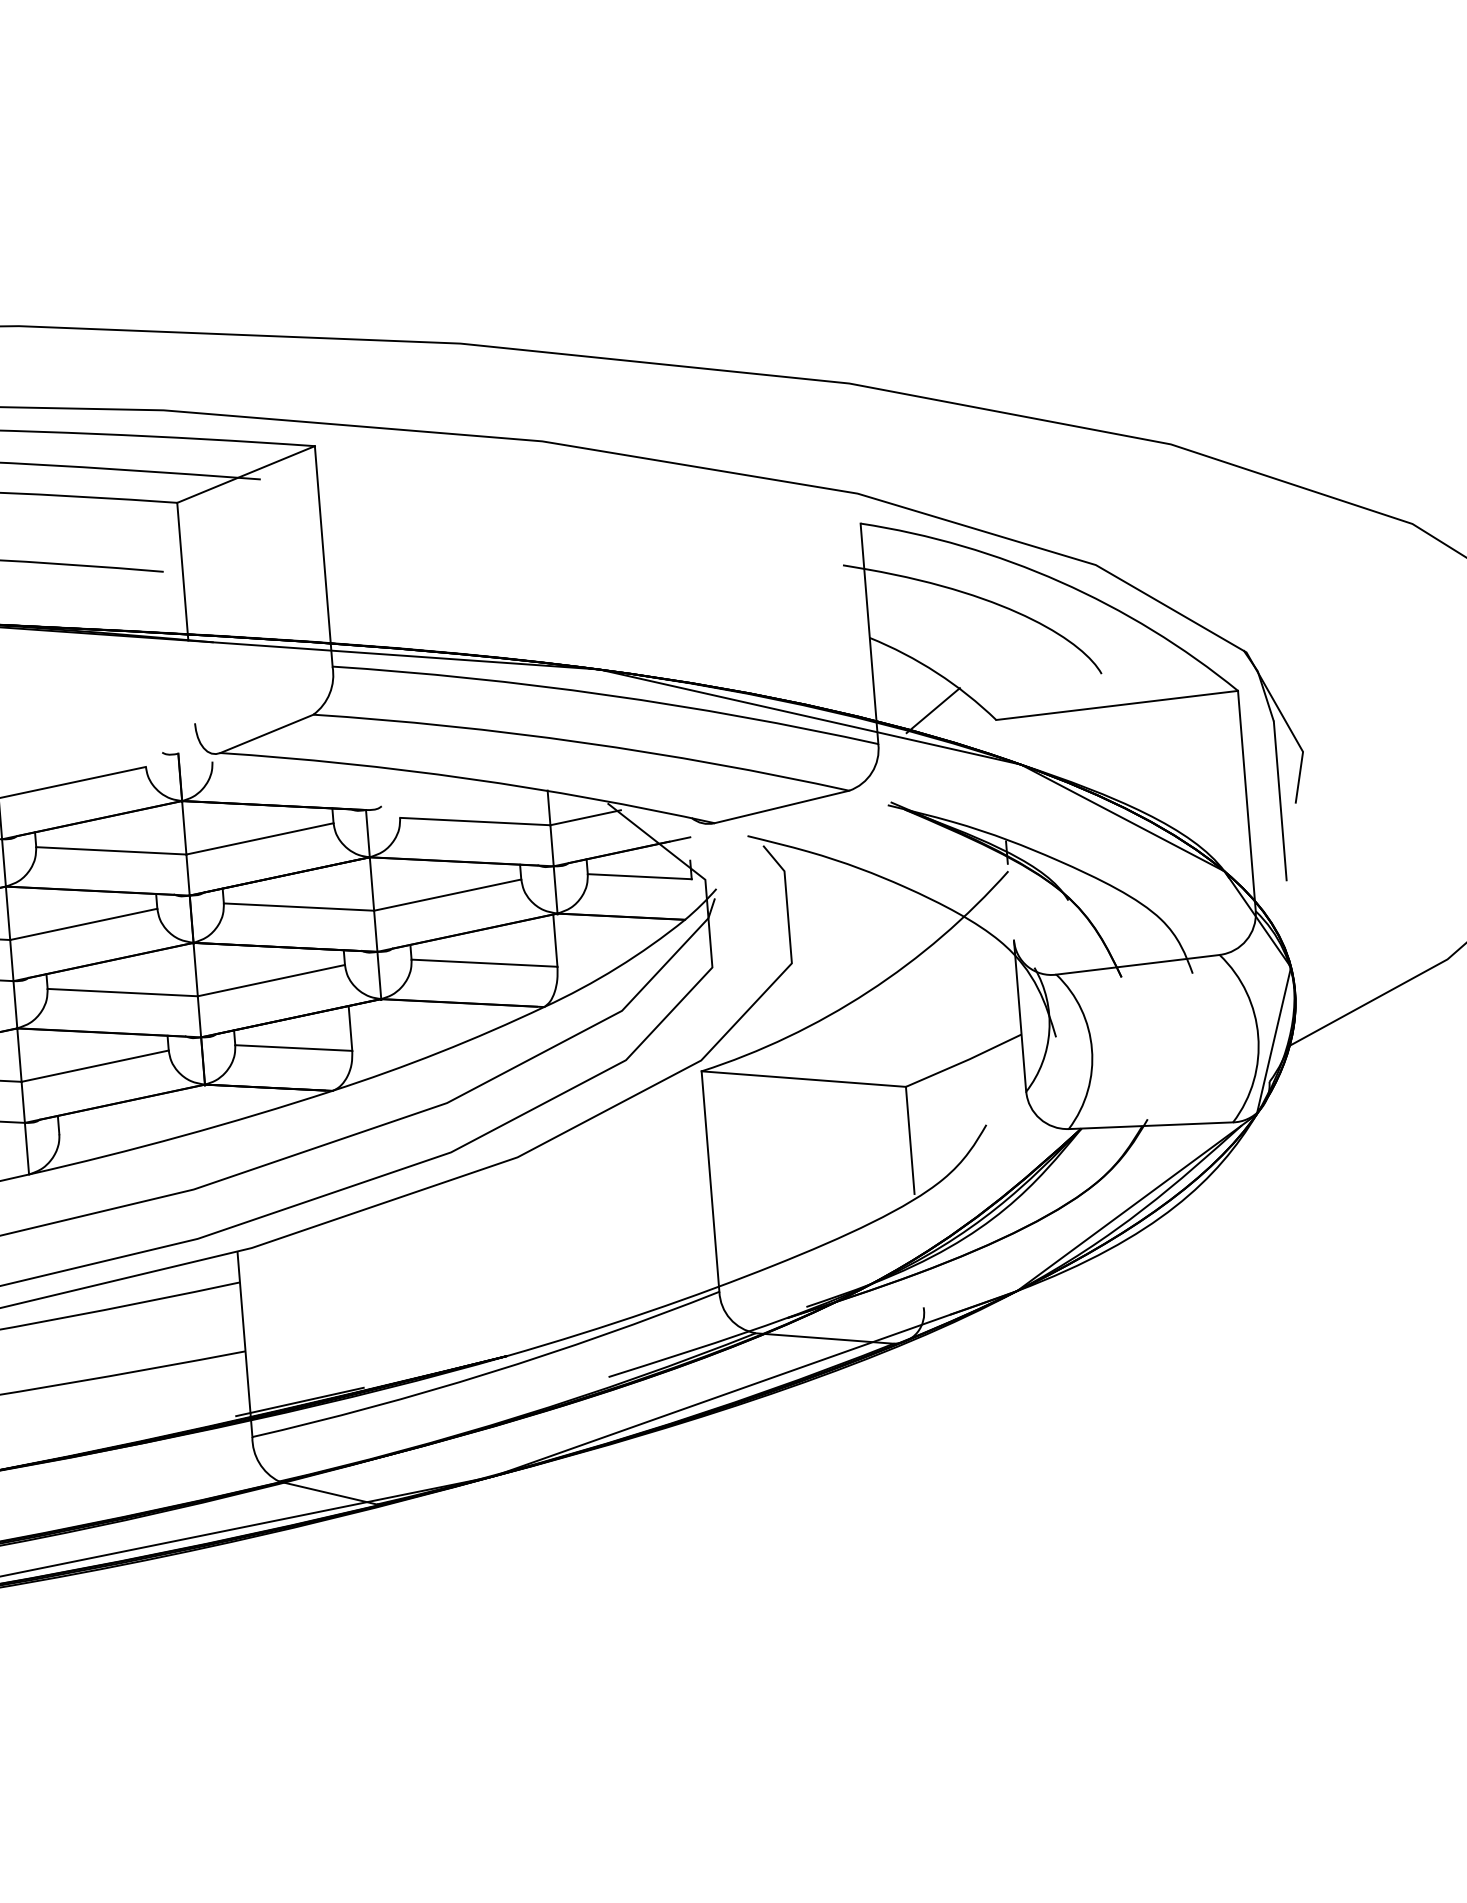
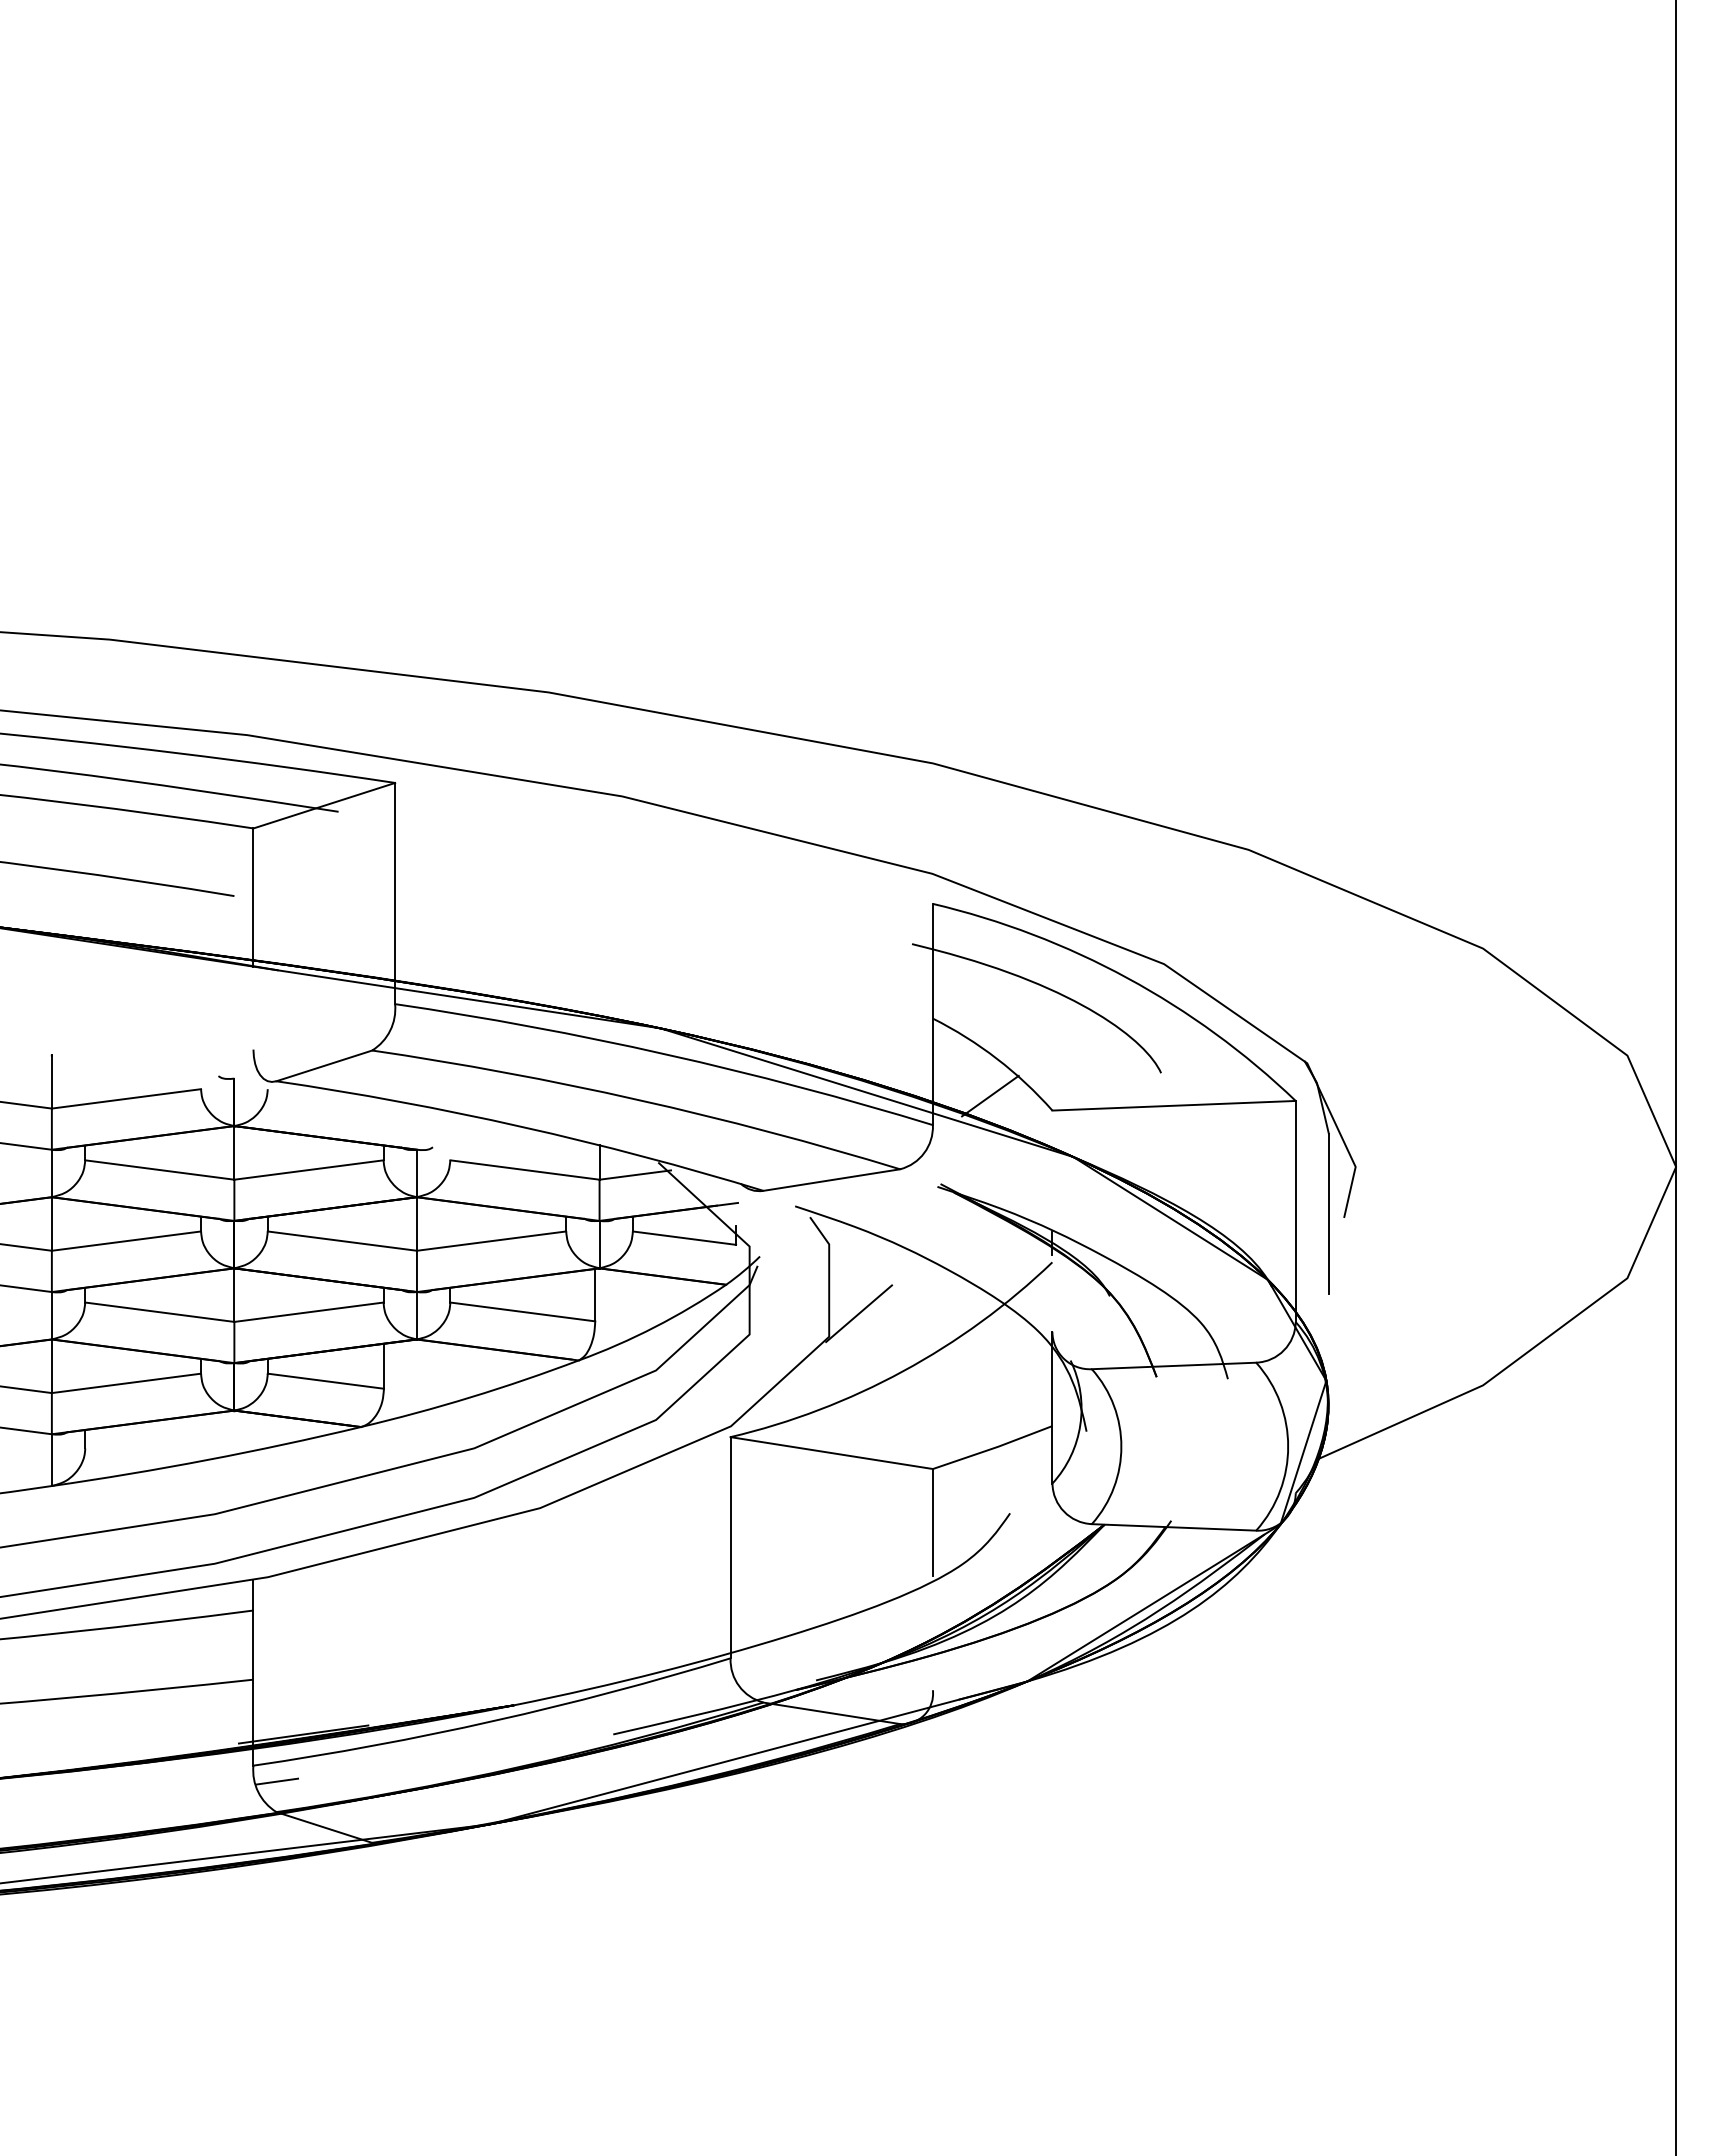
line: (820, 937) -> (859, 1313), added
line: (277, 1450) -> (277, 1781), added

